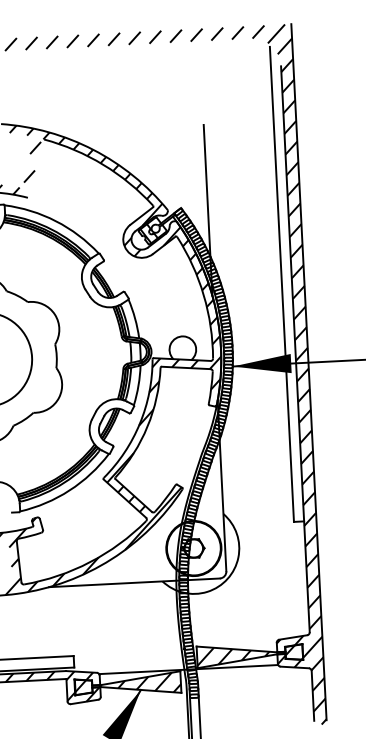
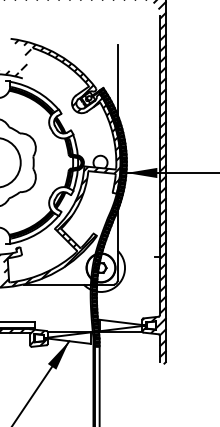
line: (281, 283) -> (154, 130), removed
hatch: (249, 654) -> (127, 325), removed
hatch: (127, 683) -> (62, 337), removed

